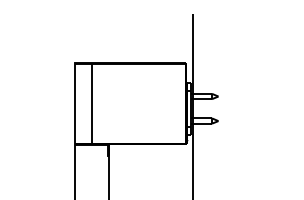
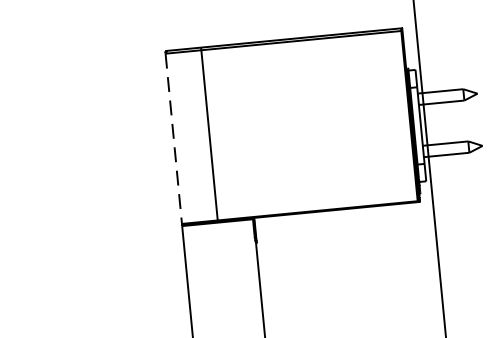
line: (74, 104) -> (172, 140), solid -> dashed

